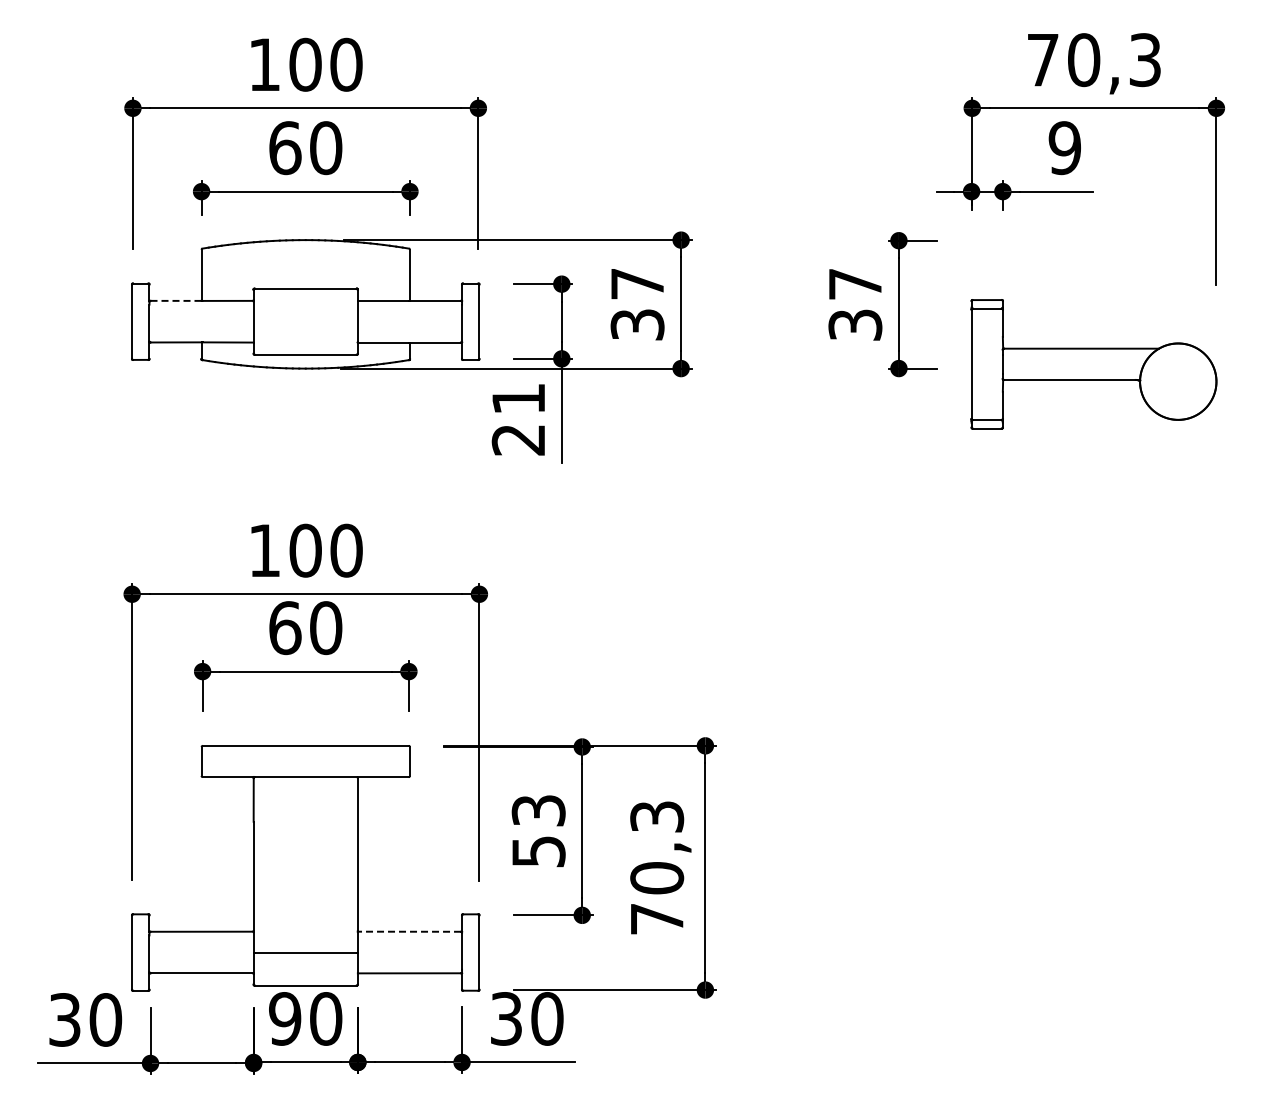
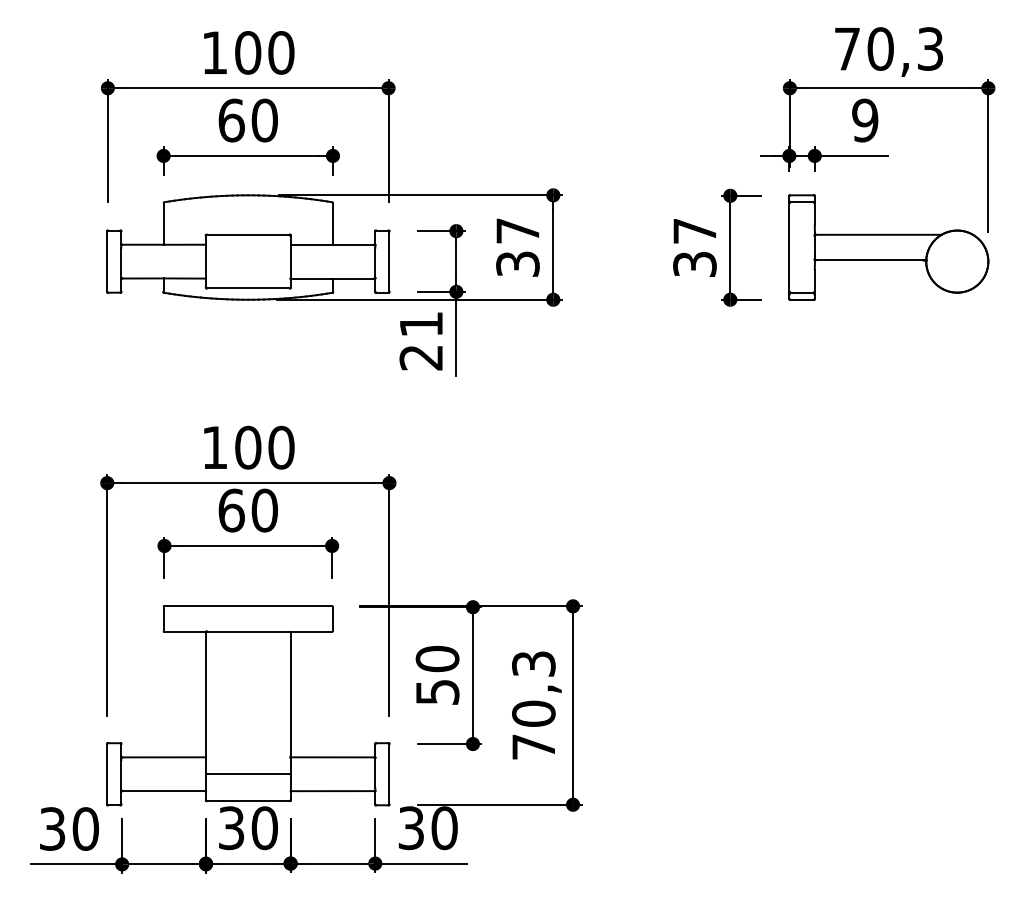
line: (176, 300) -> (143, 244), dashed -> solid
part: (1093, 364) -> (888, 247), moved
text: (538, 810) -> (437, 658), 53 -> 50
line: (409, 931) -> (332, 757), dashed -> solid
text: (285, 1018) -> (231, 827), 90 -> 30

